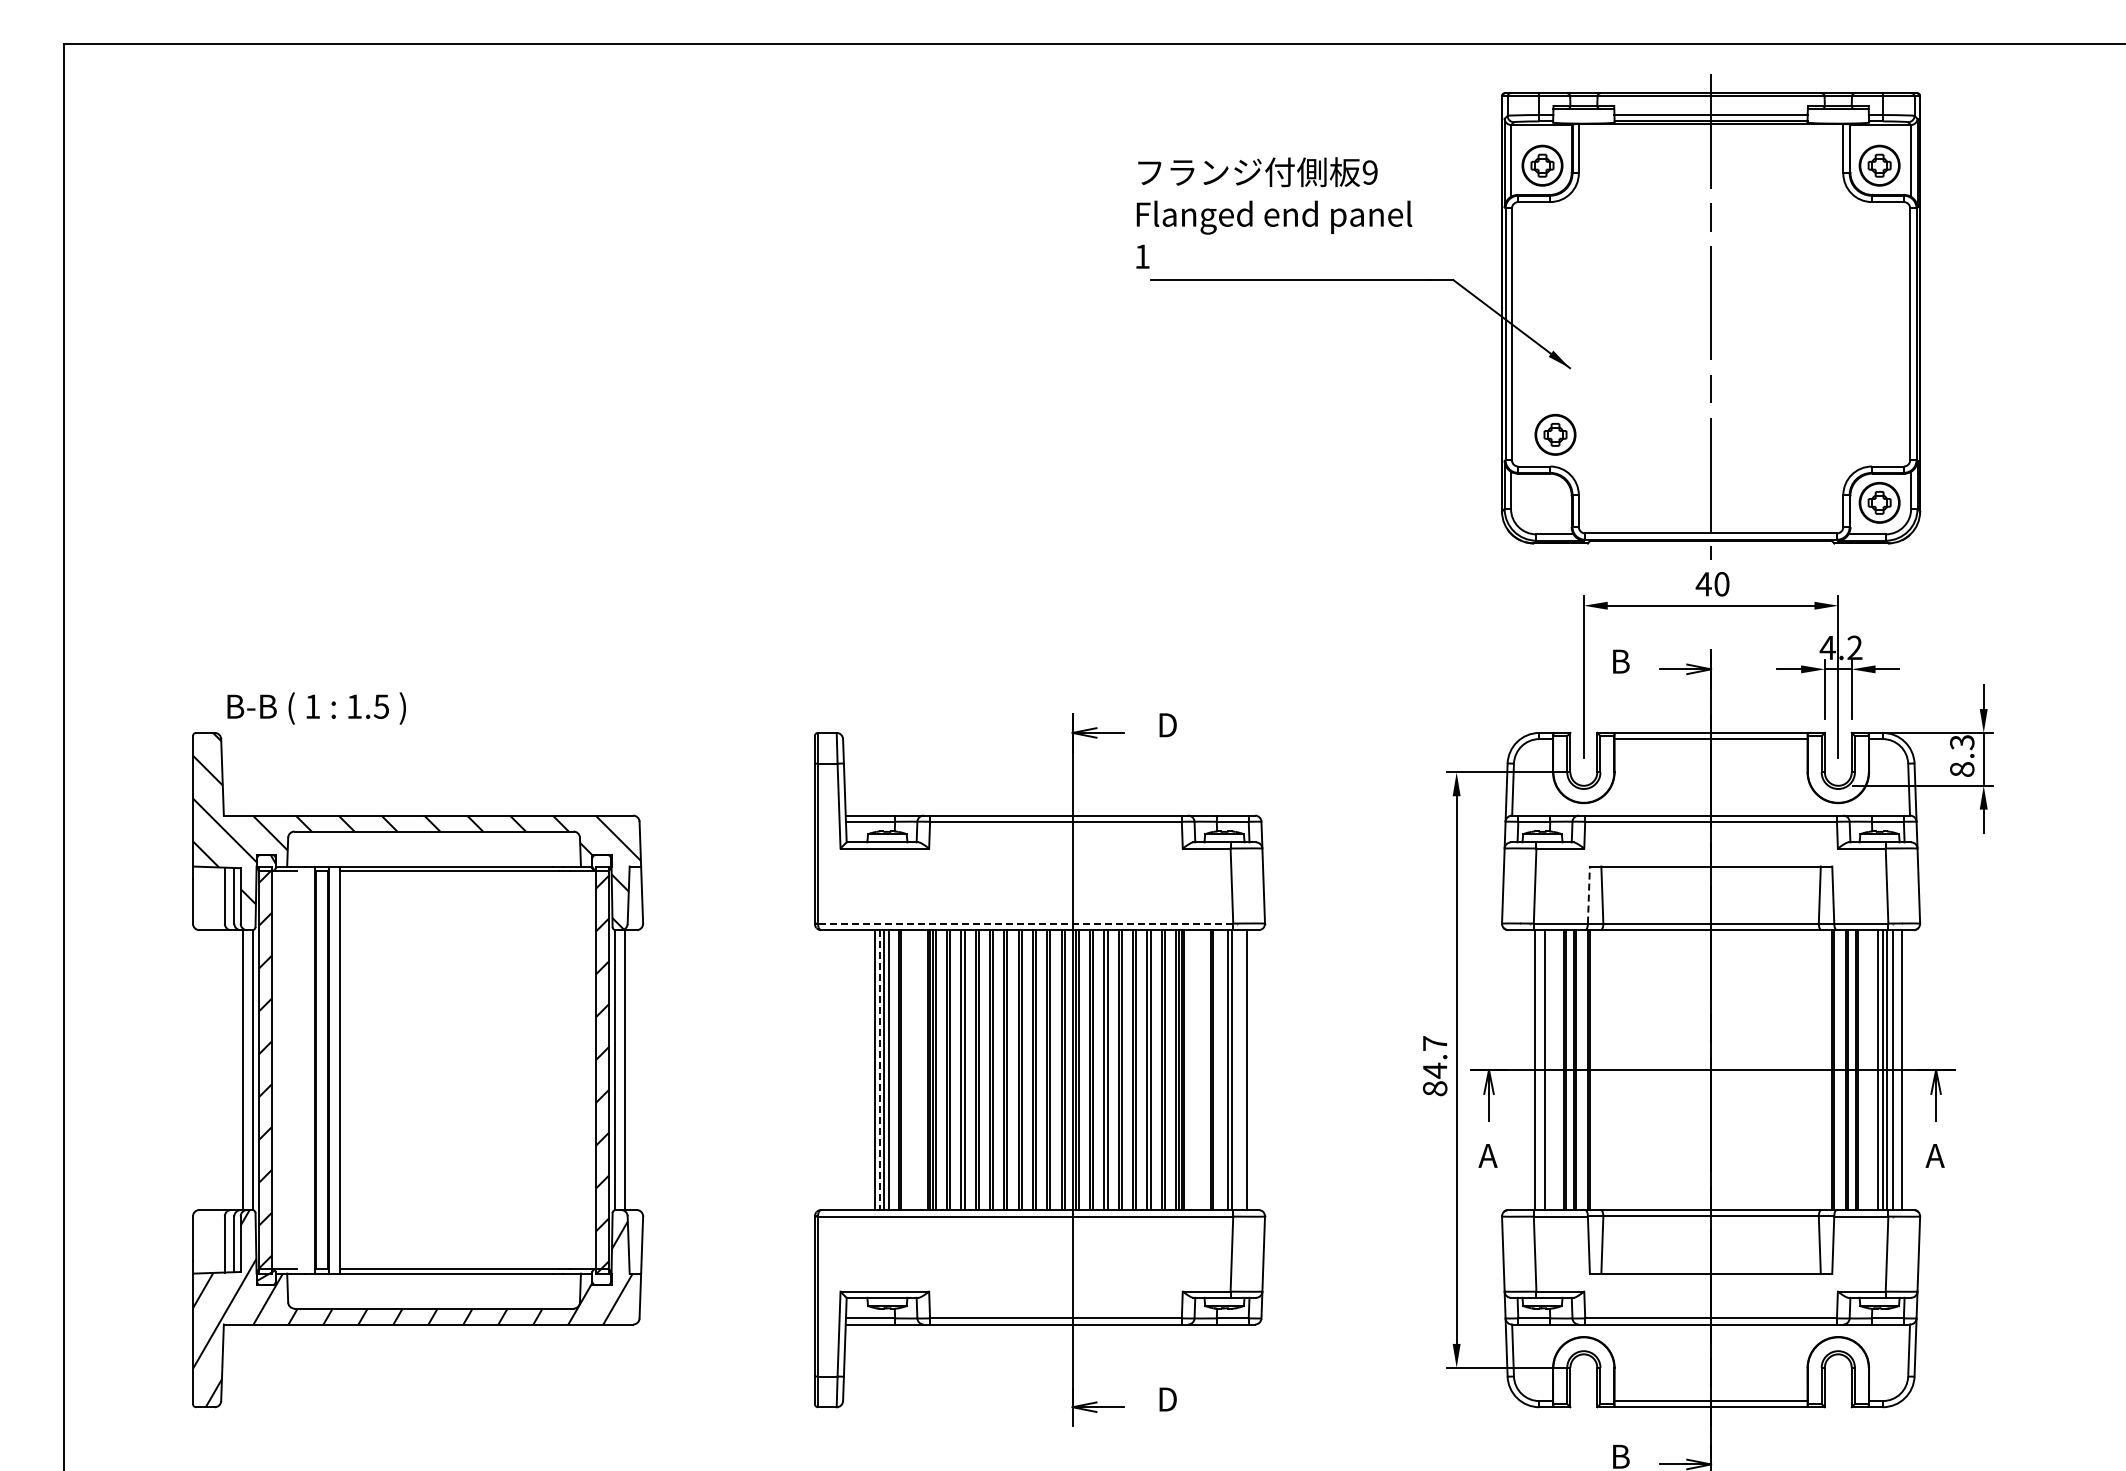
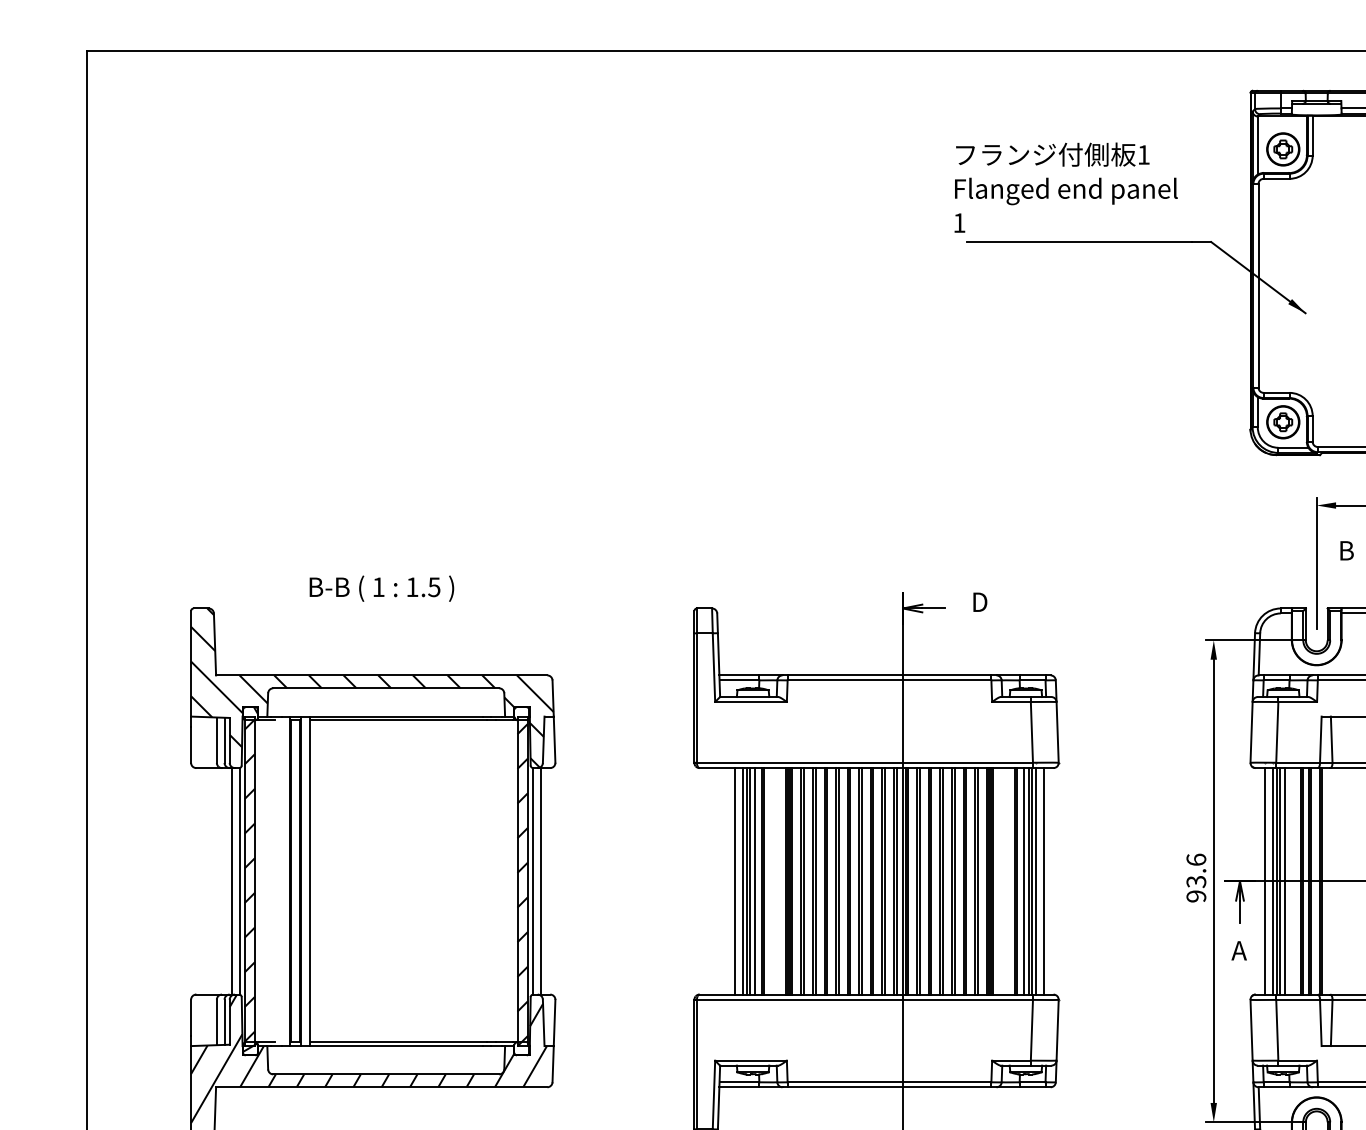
text: (1369, 172) -> (1143, 154), 9 -> 1
part: (1555, 434) -> (1283, 421), moved
text: (316, 708) -> (381, 588), moved
line: (1588, 895) -> (1320, 740), dashed -> solid
line: (1025, 923) -> (864, 762), dashed -> solid
text: (1434, 1066) -> (1195, 878), 84.7 -> 93.6
line: (865, 1070) -> (735, 881), added
line: (879, 1070) -> (746, 881), dashed -> solid
line: (1222, 1070) -> (1024, 881), added
line: (1237, 1070) -> (1036, 881), added
line: (1520, 1070) -> (1265, 881), added
line: (1529, 1070) -> (1272, 881), added
line: (1538, 1070) -> (1280, 881), added

